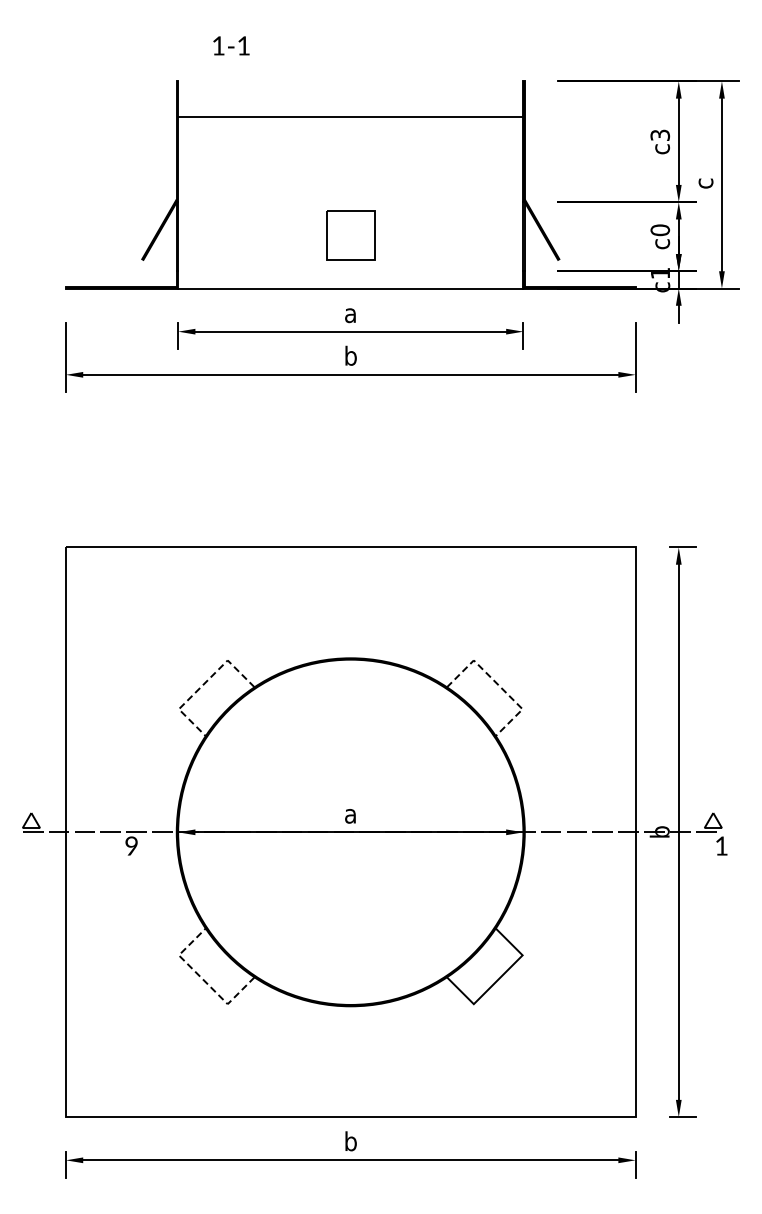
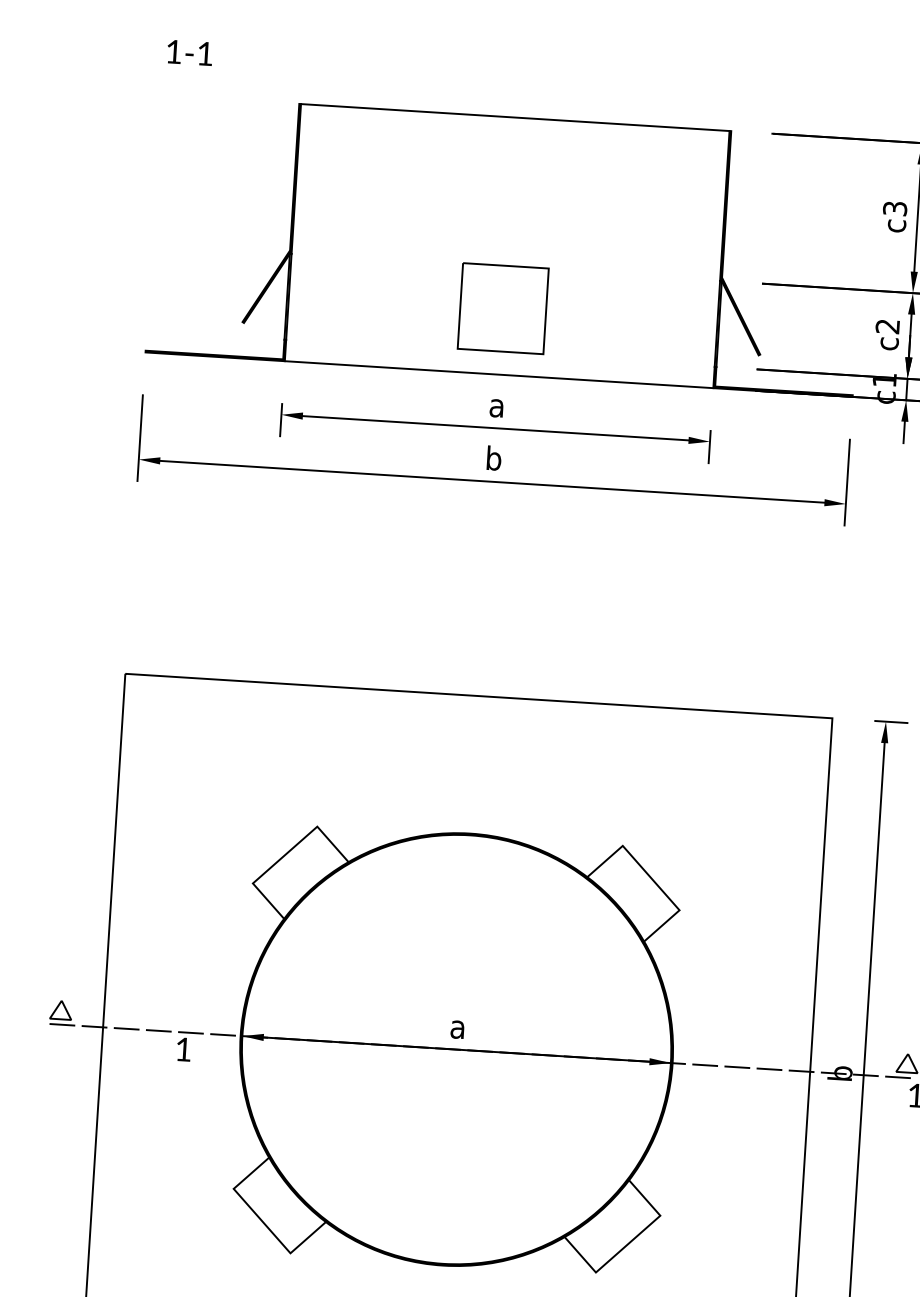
text: (231, 45) -> (190, 52), moved
line: (350, 117) -> (514, 117), moved
text: (660, 230) -> (888, 326), c0 -> c2
part: (350, 235) -> (502, 308), size x1.43
line: (203, 684) -> (285, 854), dashed -> solid
line: (498, 684) -> (651, 877), dashed -> solid
text: (131, 845) -> (183, 1048), 9 -> 1
line: (203, 979) -> (262, 1220), dashed -> solid

